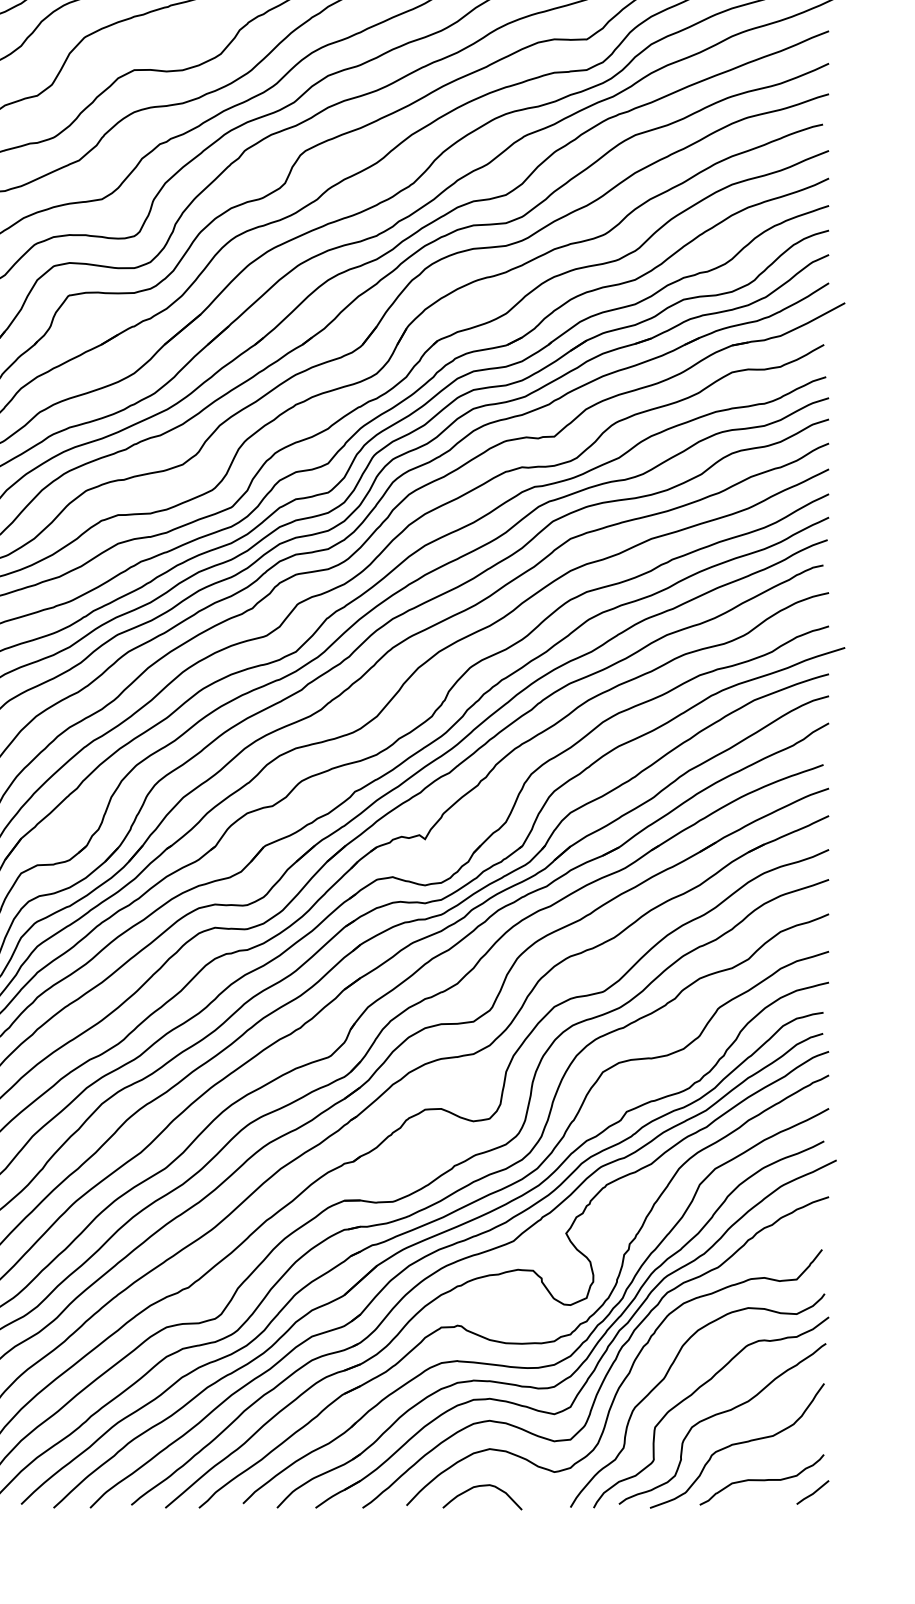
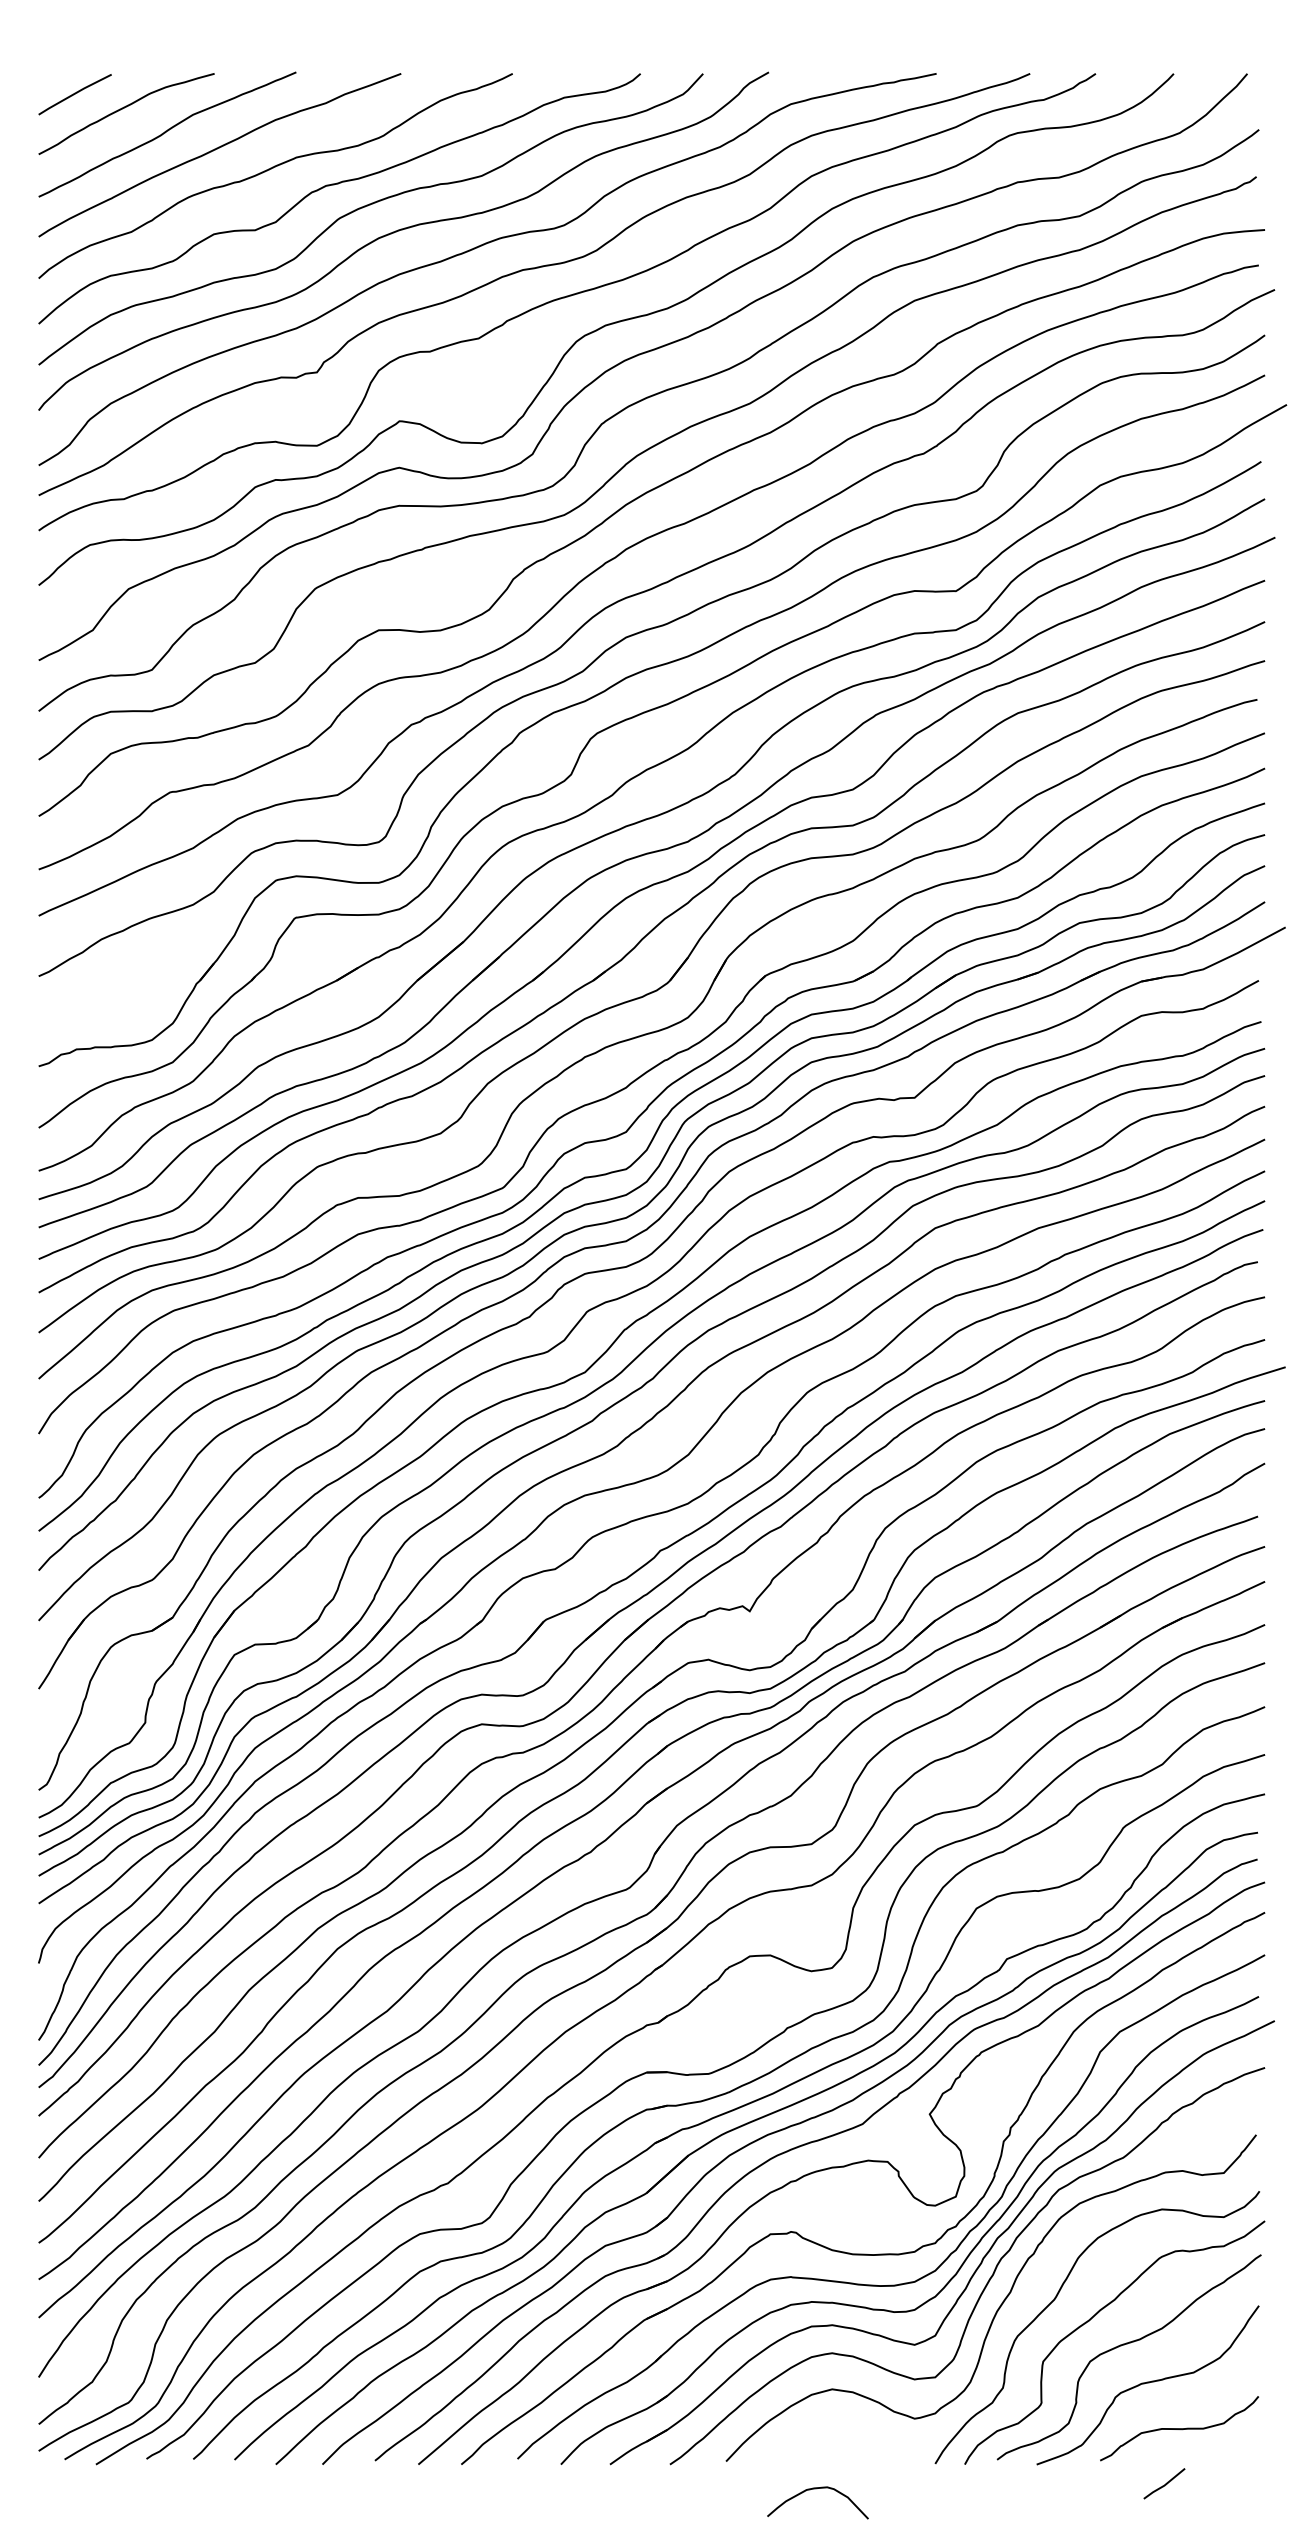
curve: (481, 1486) -> (816, 2489), moved
line: (813, 1492) -> (1165, 2483), moved

